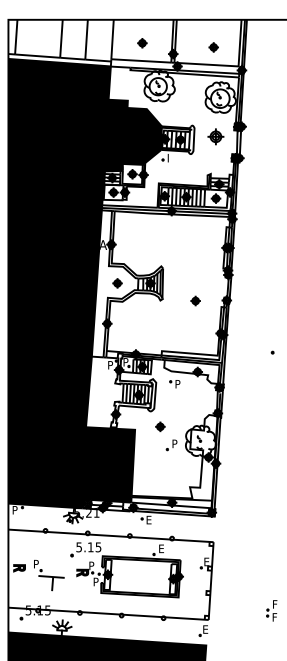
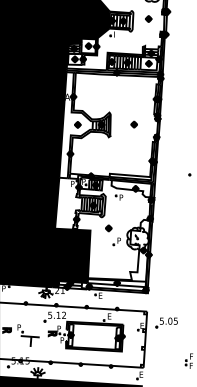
part: (215, 136) -> (148, 18), size x0.62
part: (195, 300) -> (134, 124), moved
text: (98, 547) -> (64, 315), 5.15 -> 5.12
part: (240, 557) -> (166, 322), added

